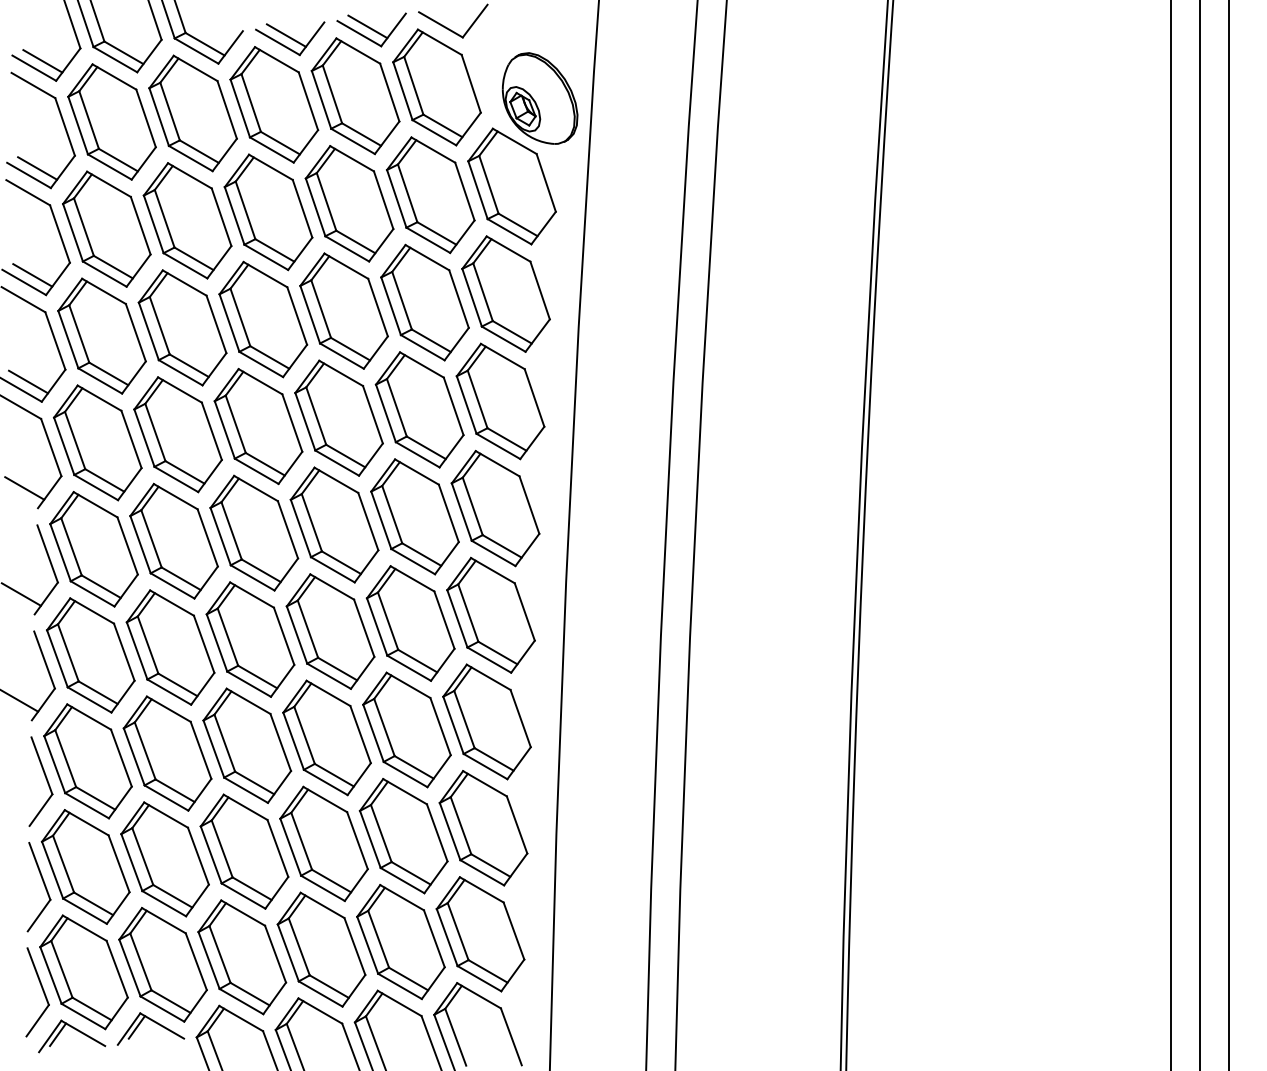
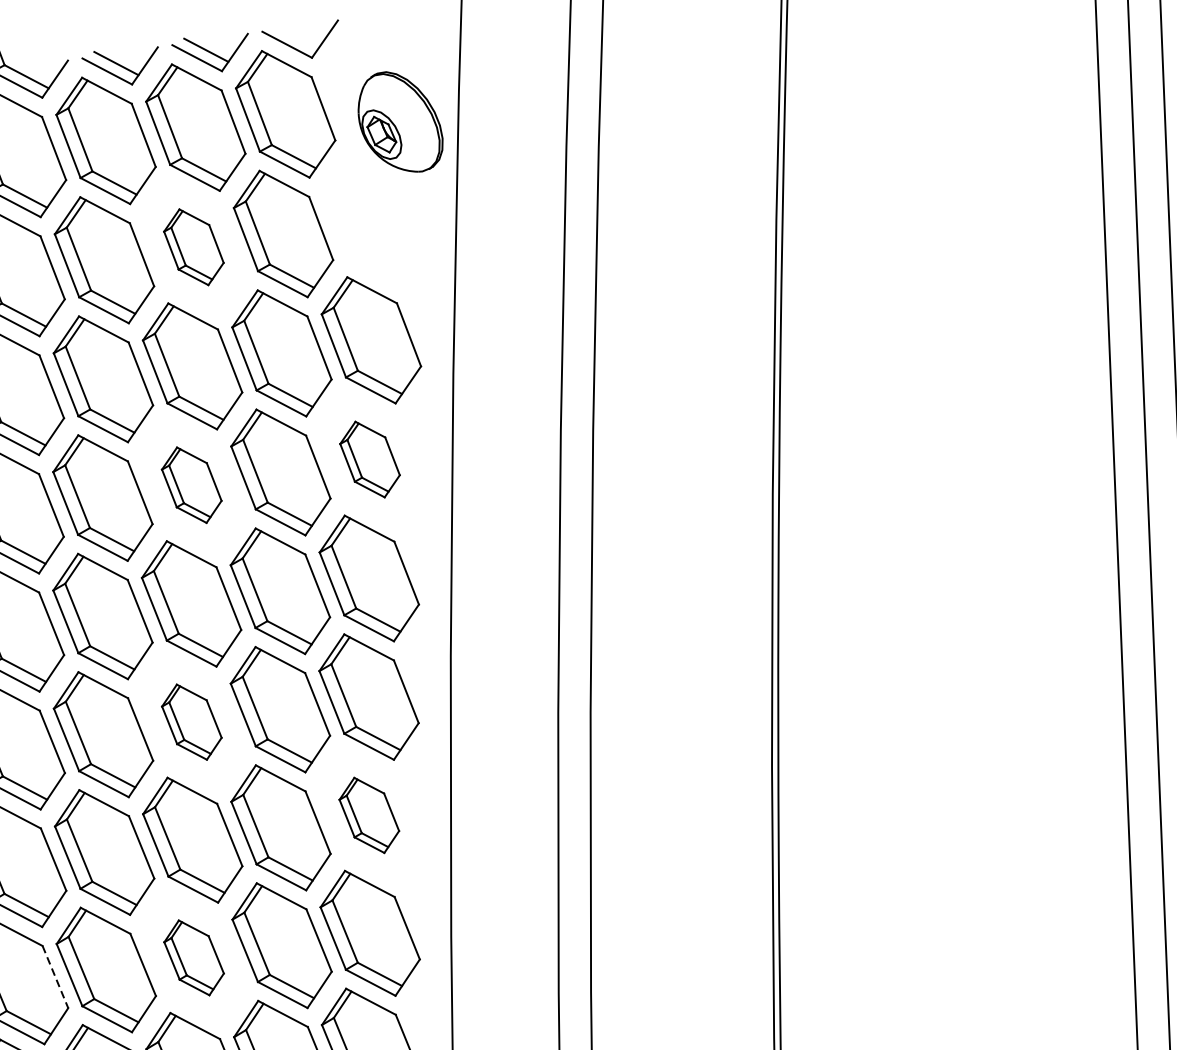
part: (511, 186) -> (372, 220), removed
part: (349, 203) -> (193, 246), size x0.6
part: (500, 401) -> (370, 459), size x0.6
part: (338, 417) -> (191, 484), size x0.6
part: (330, 631) -> (191, 722), size x0.6
part: (486, 721) -> (368, 814), size x0.6
part: (323, 843) -> (193, 957), size x0.6
line: (198, 856) -> (55, 977), solid -> dashed

